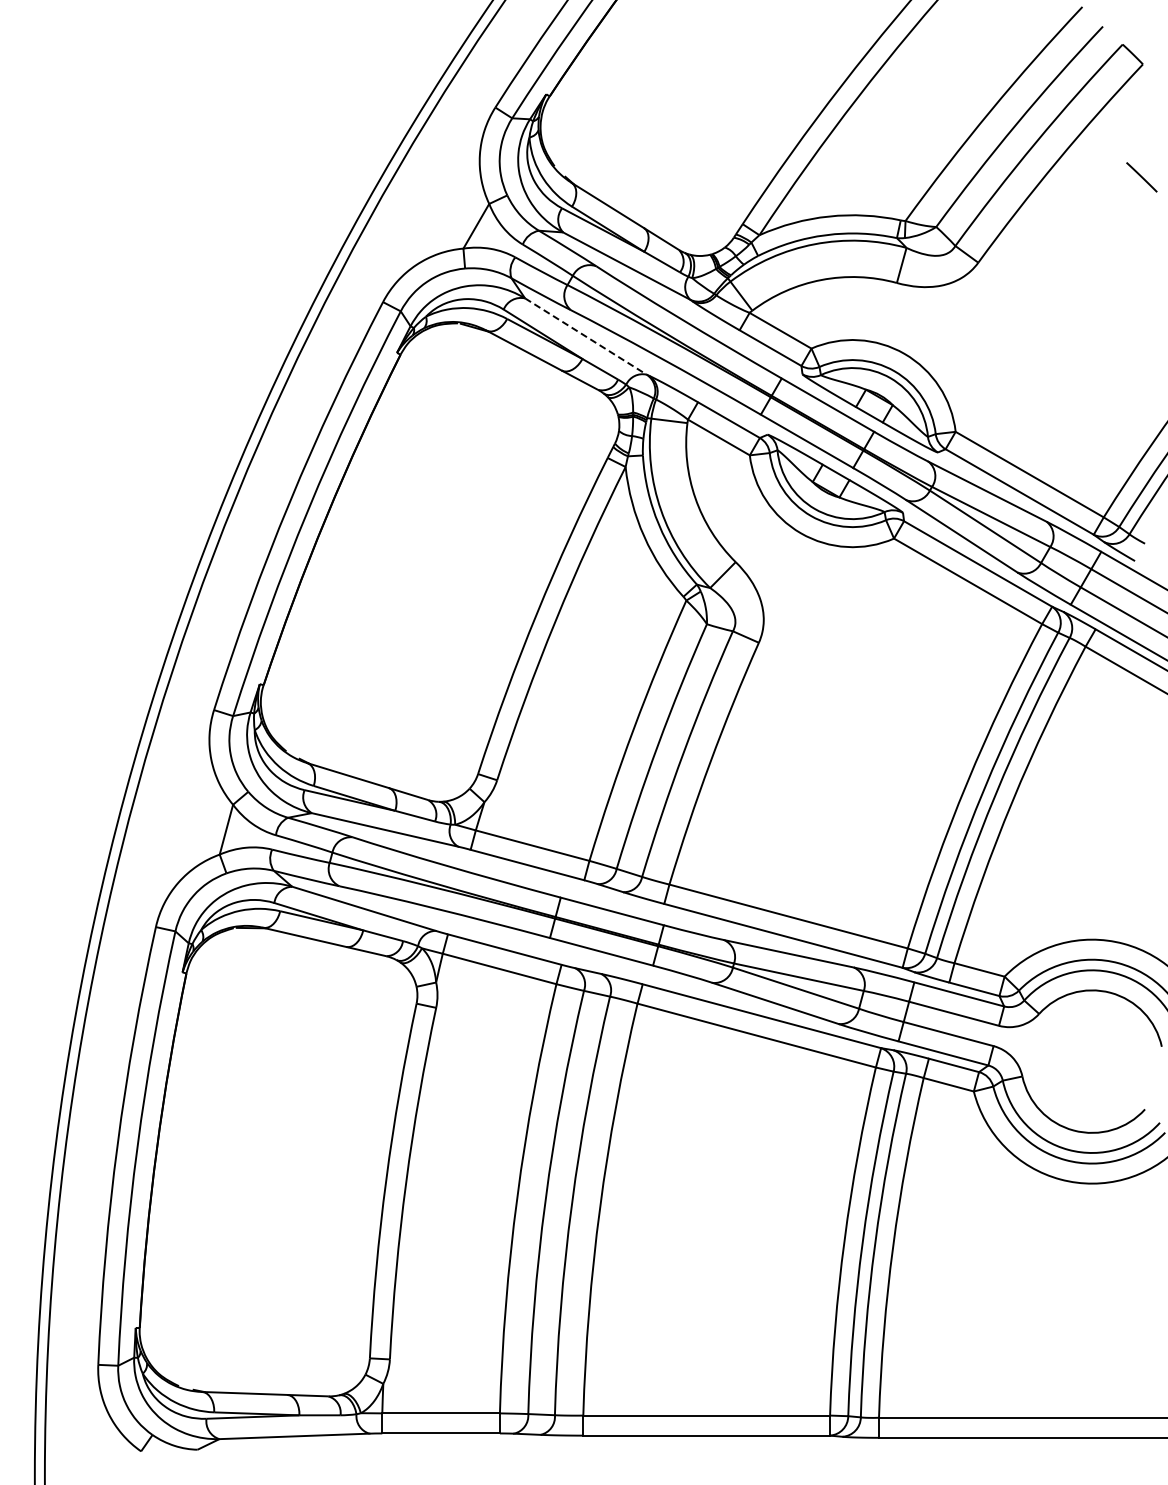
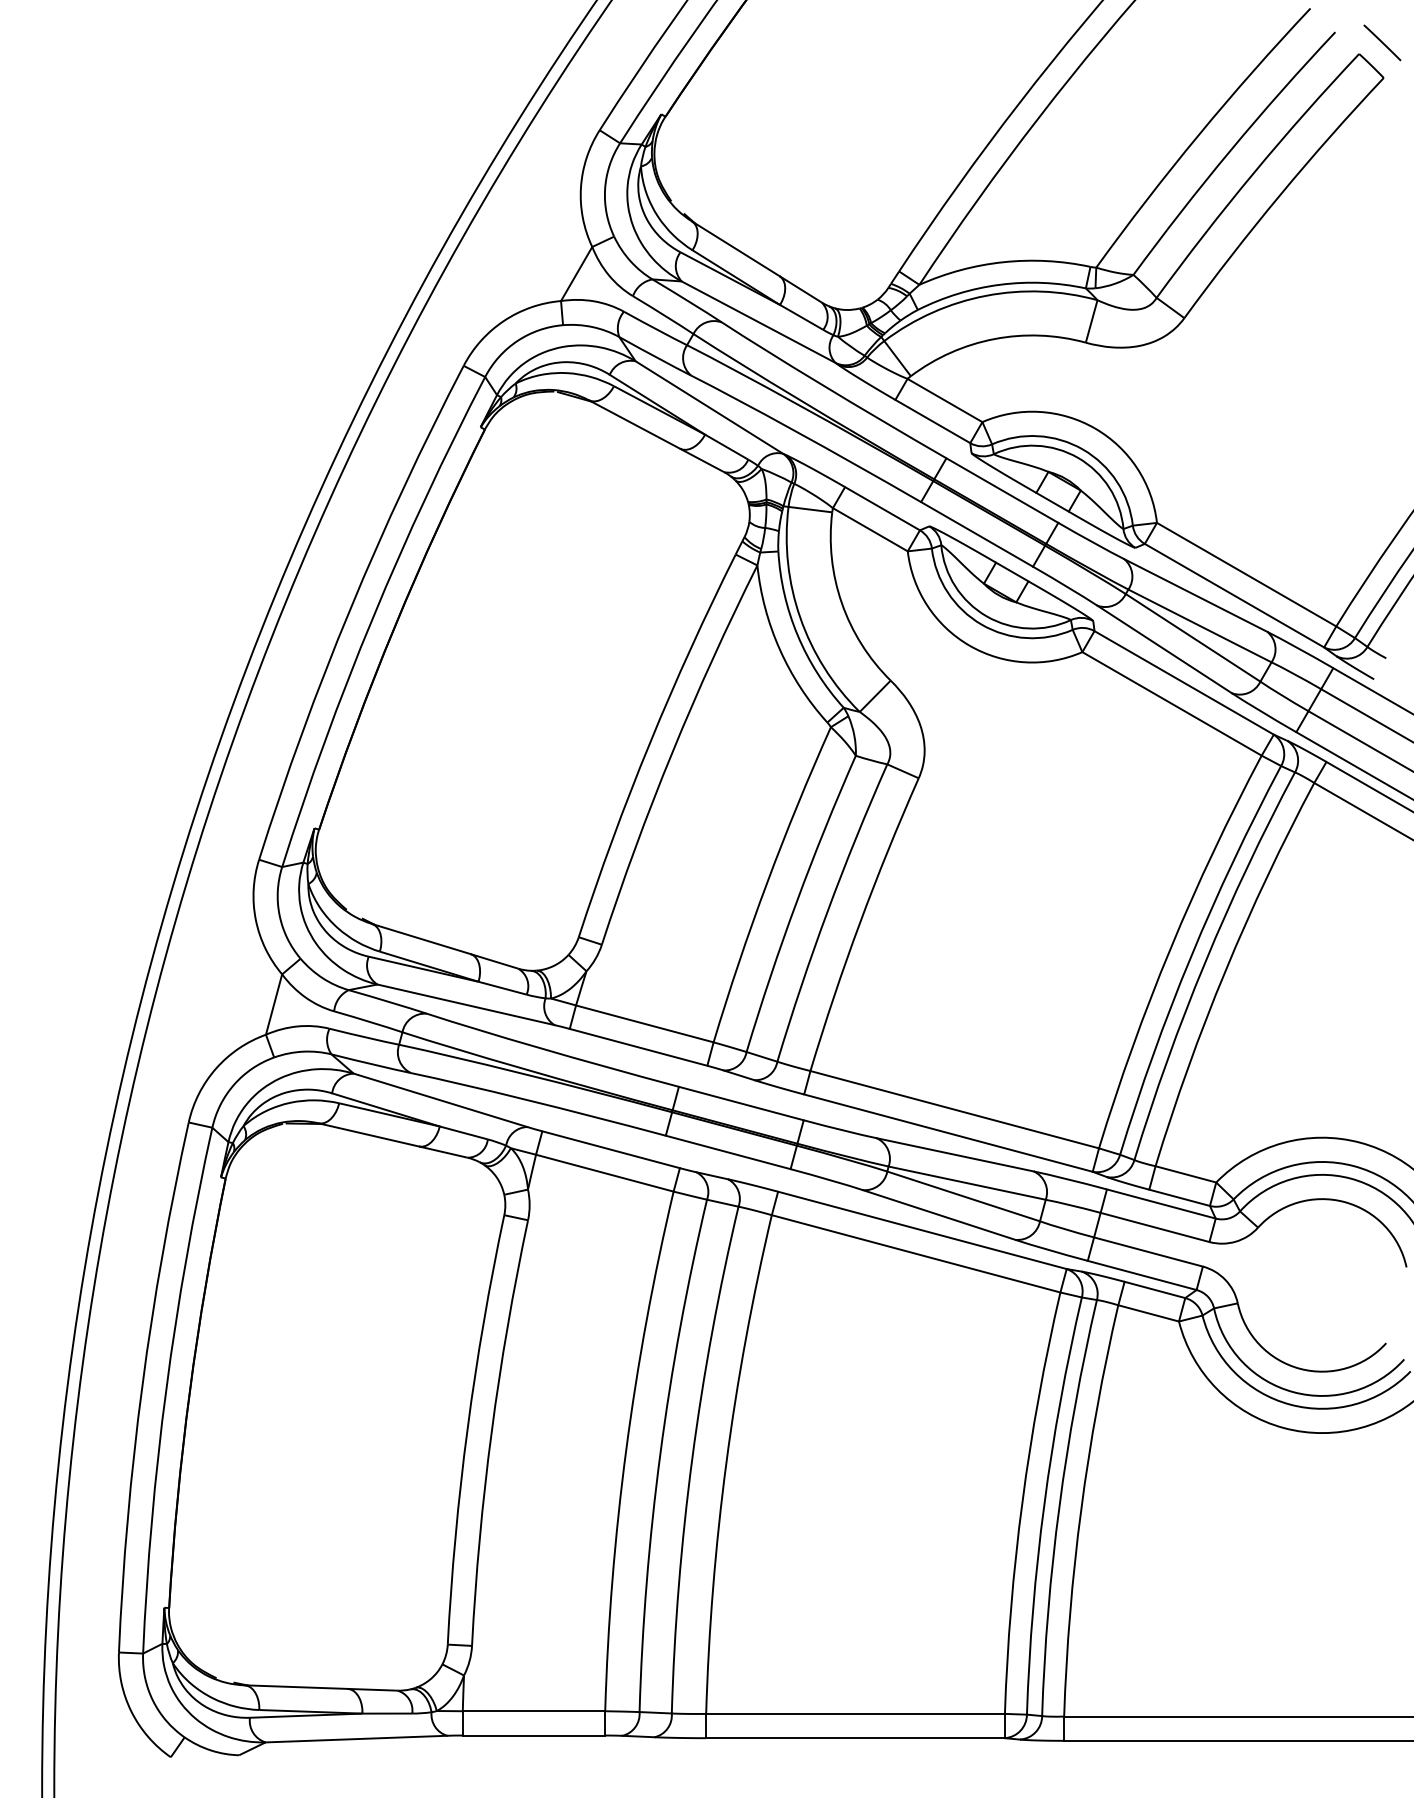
line: (1141, 177) -> (1381, 43), moved
line: (585, 336) -> (708, 407), dashed -> solid

